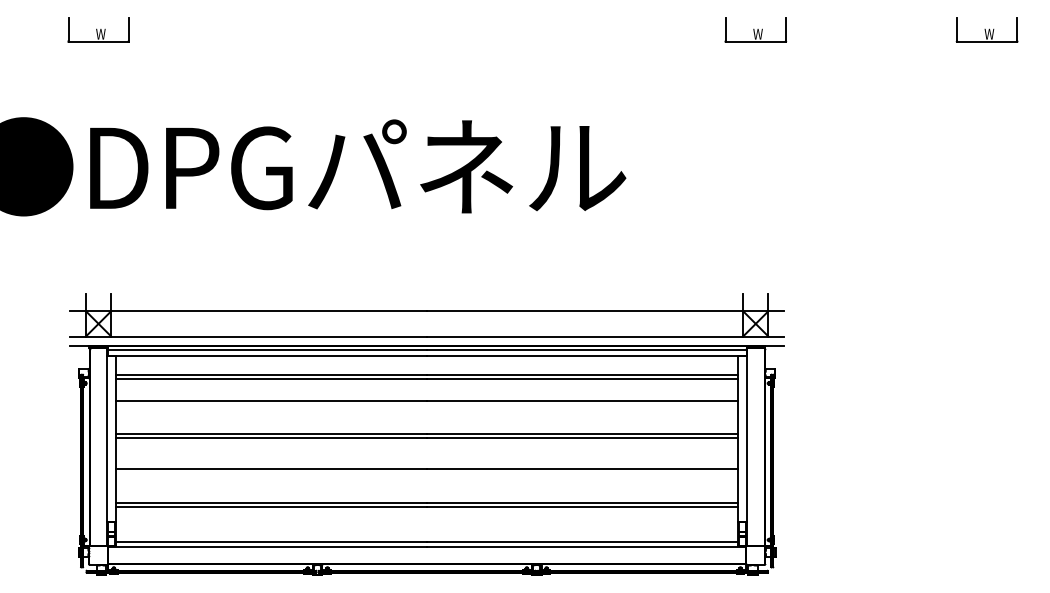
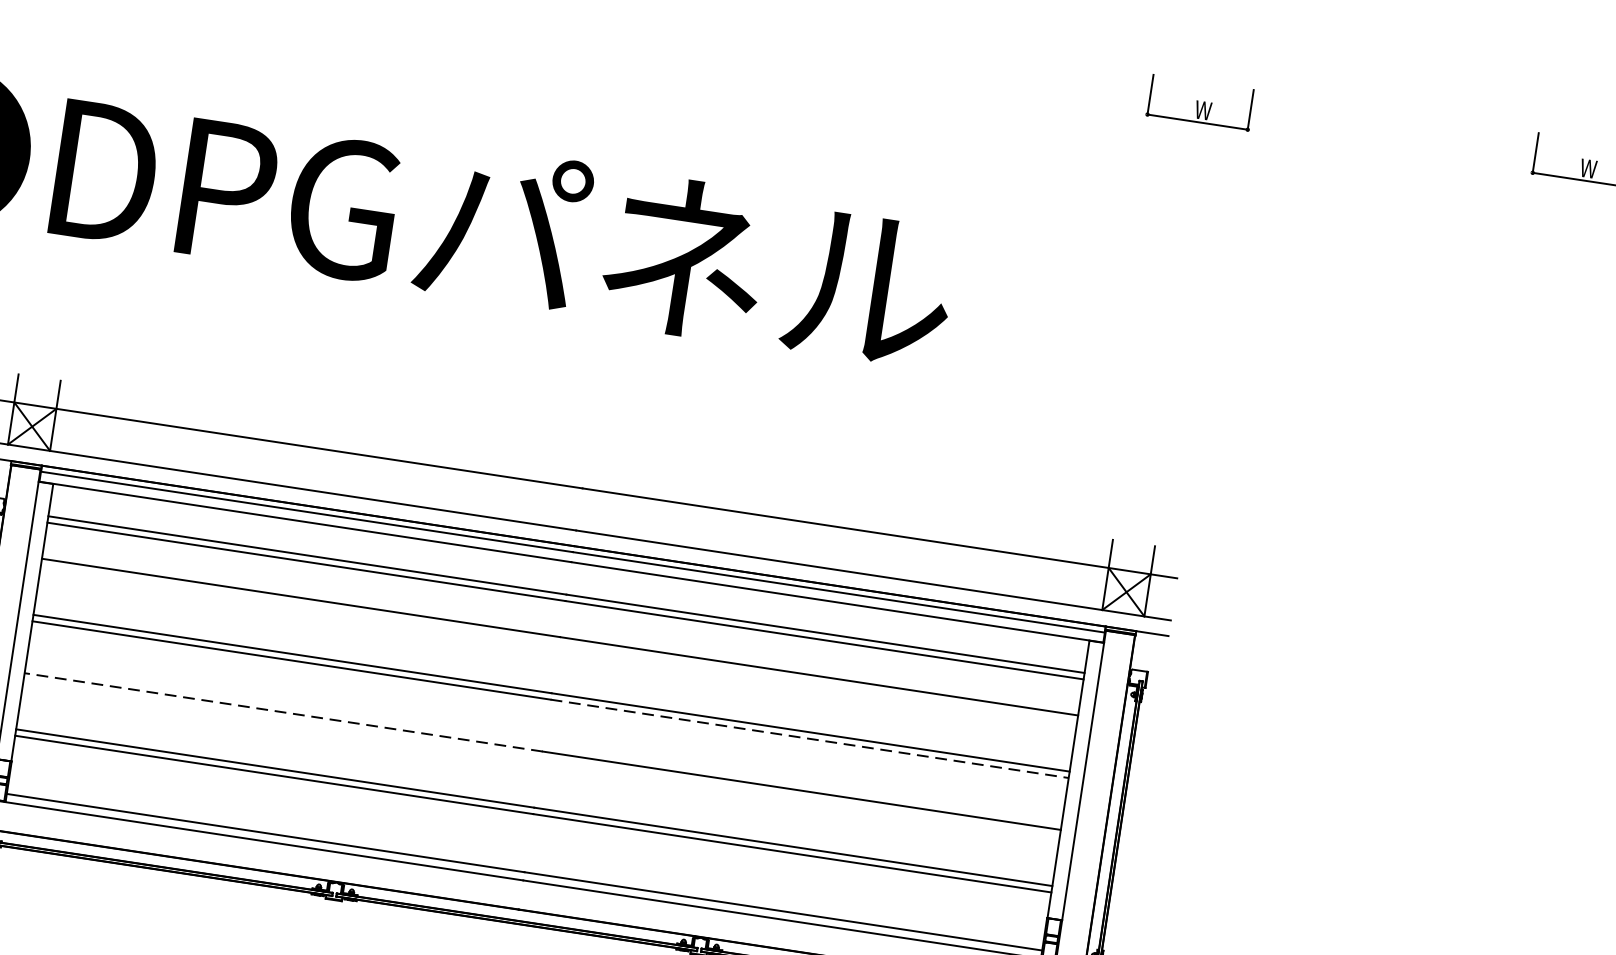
line: (582, 438) -> (809, 739), solid -> dashed
line: (271, 469) -> (283, 712), solid -> dashed

